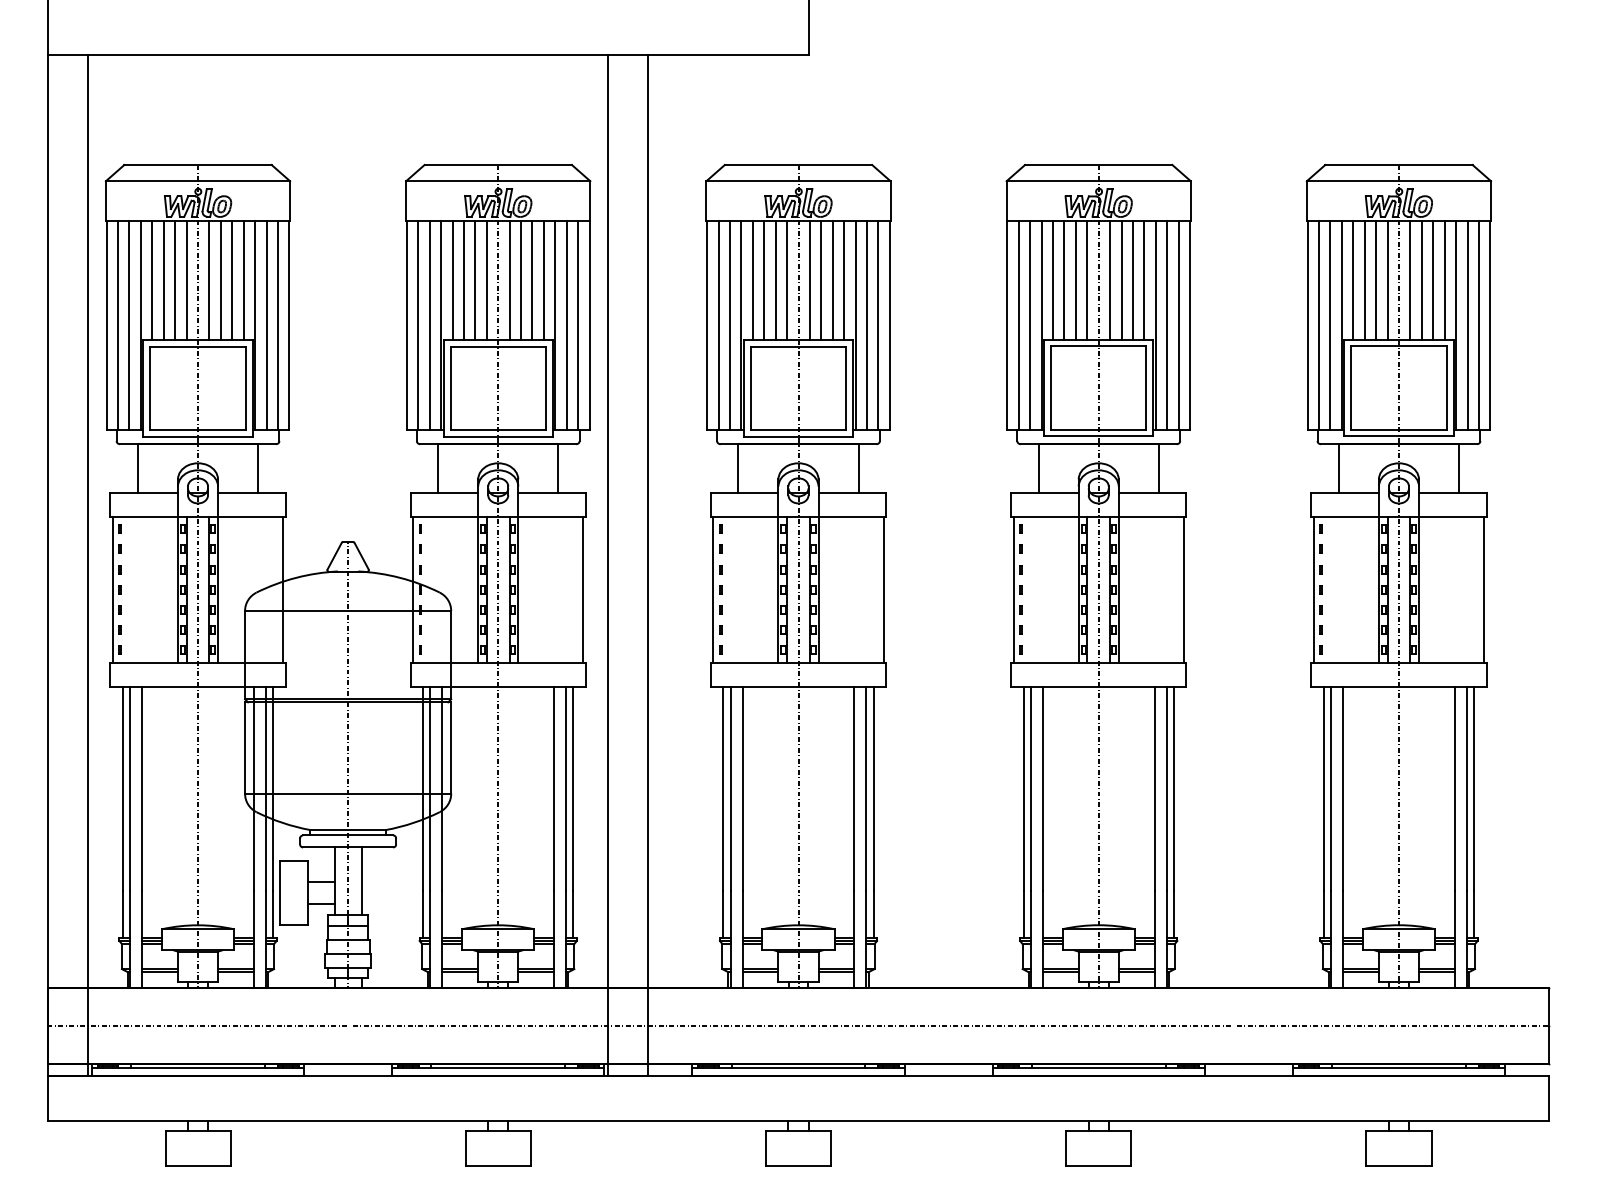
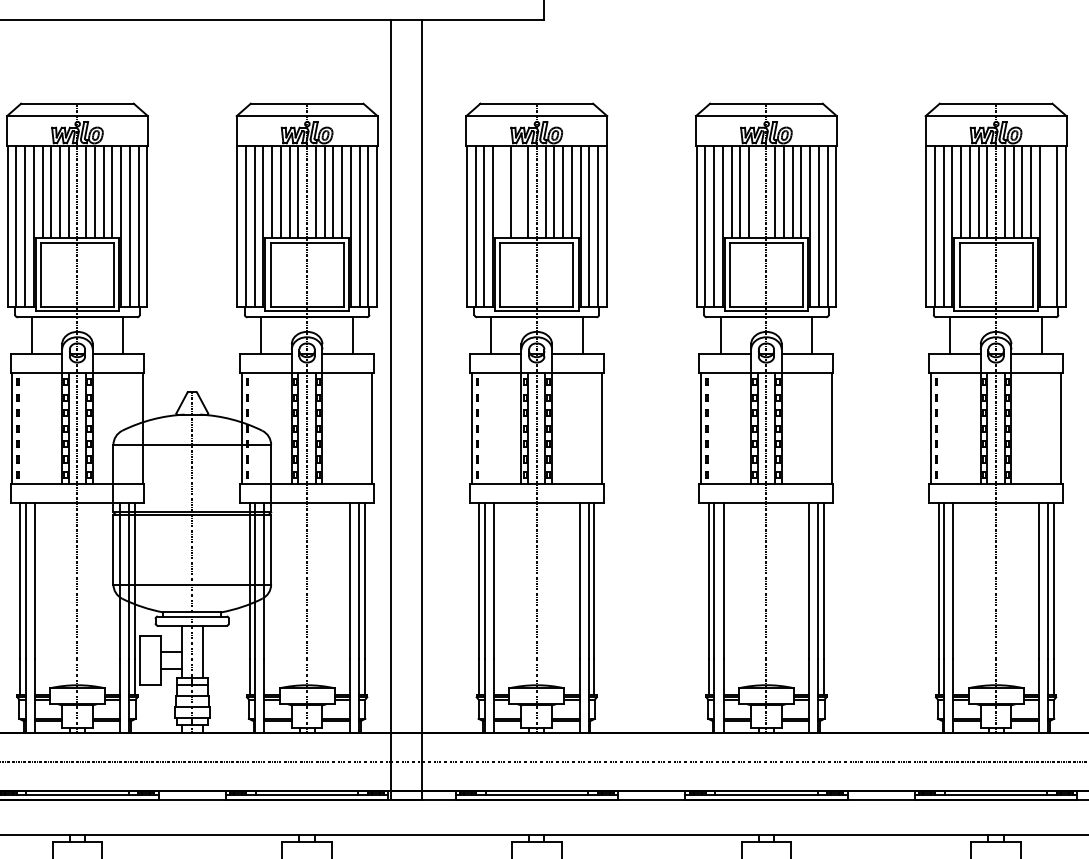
line: (752, 280) -> (501, 192), removed
line: (775, 280) -> (519, 192), removed
line: (1087, 280) -> (757, 192), removed
line: (1467, 325) -> (1048, 226), removed

